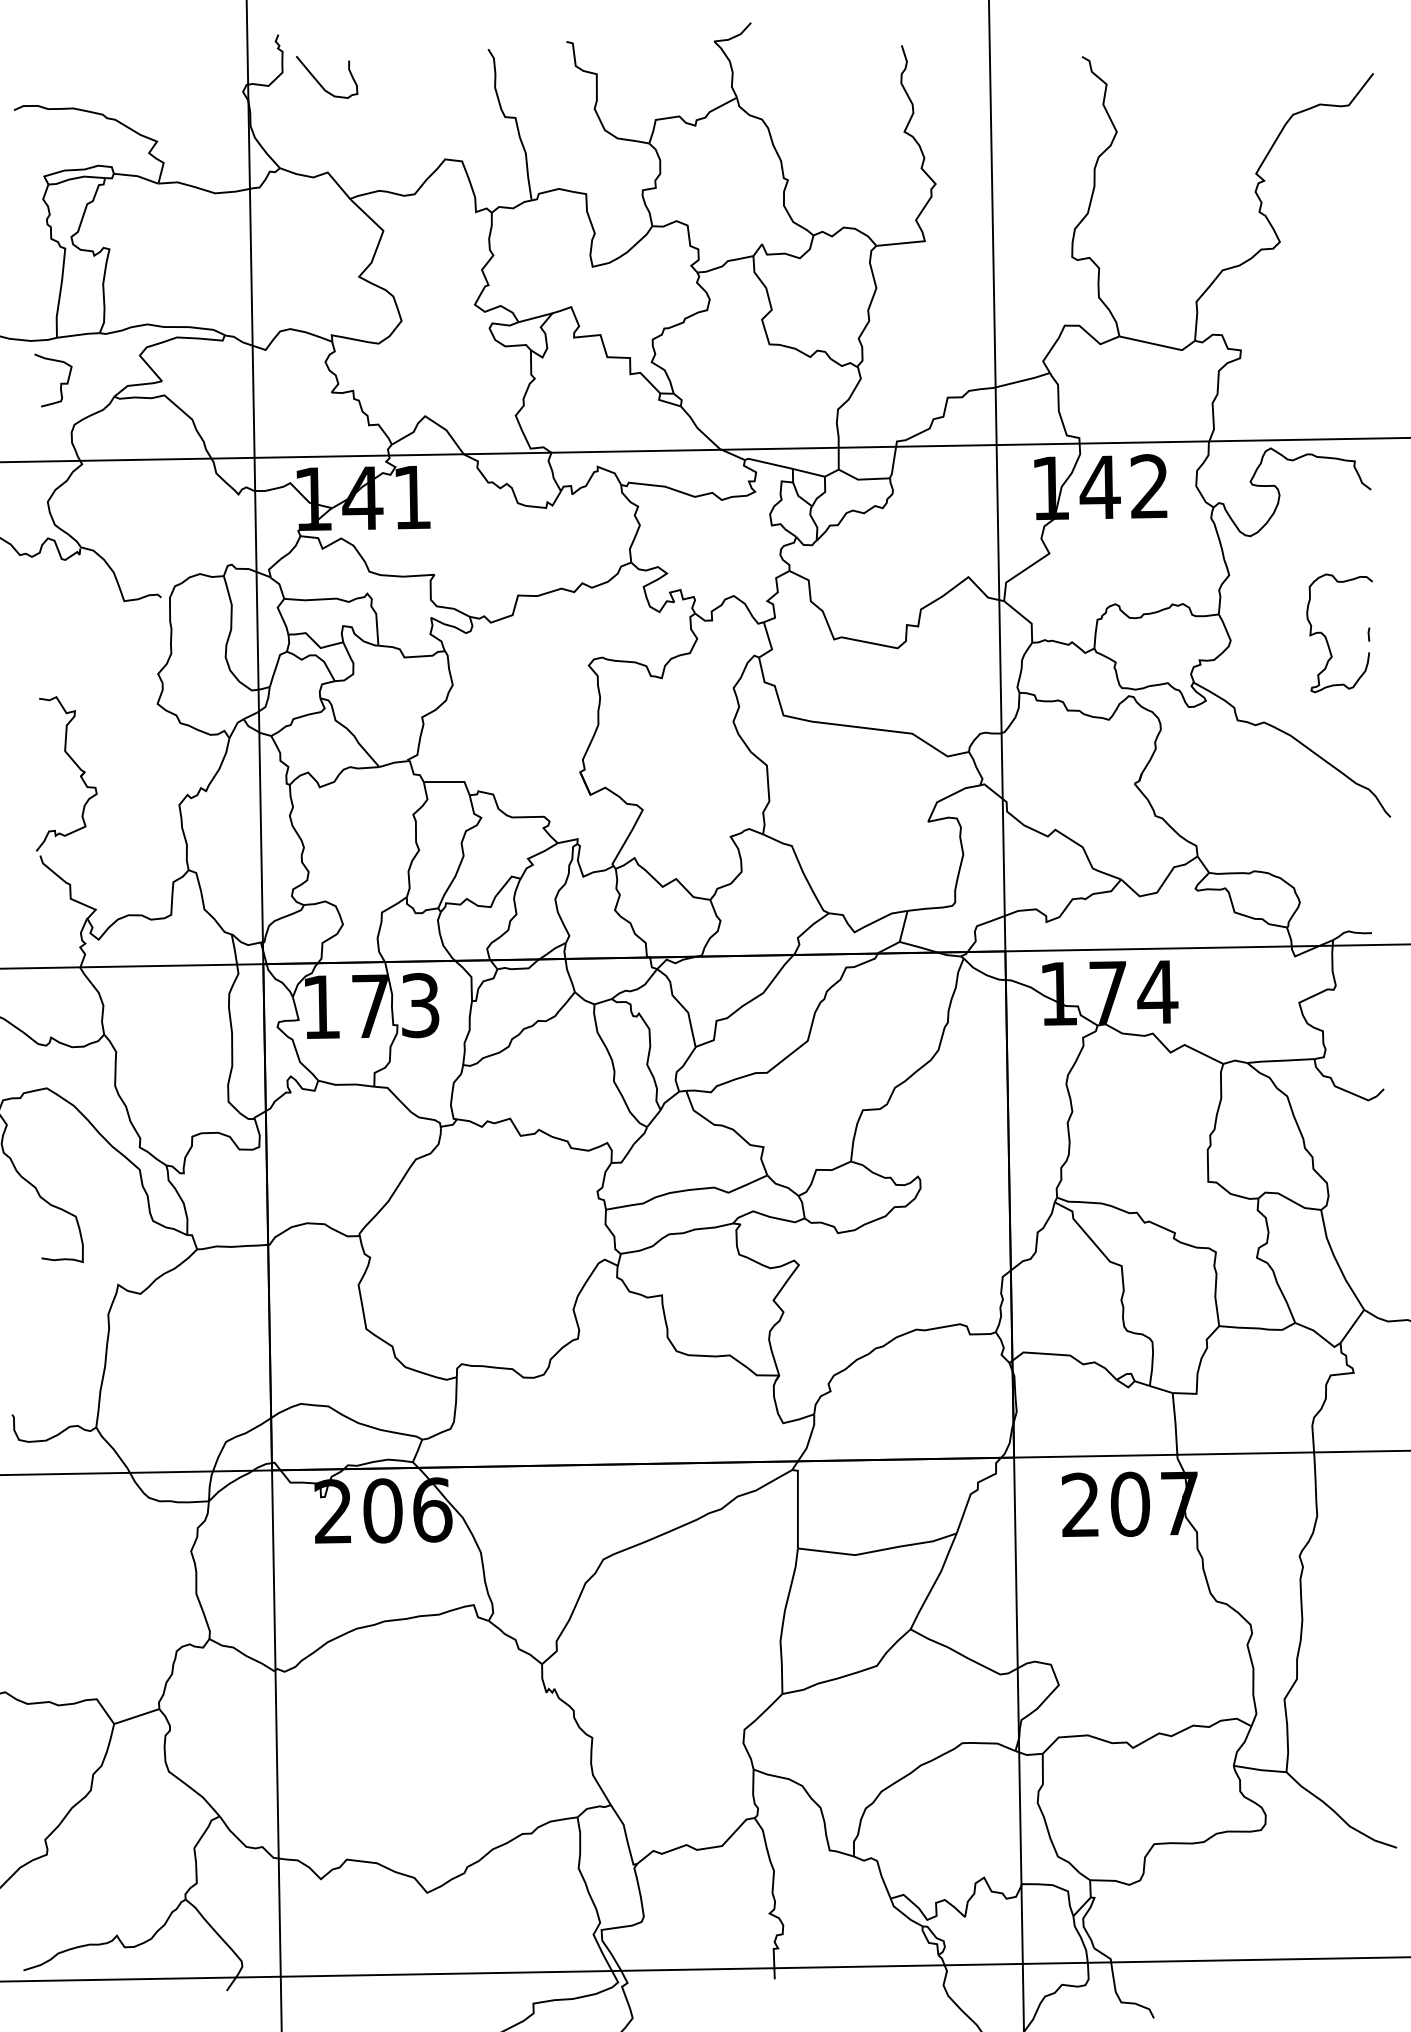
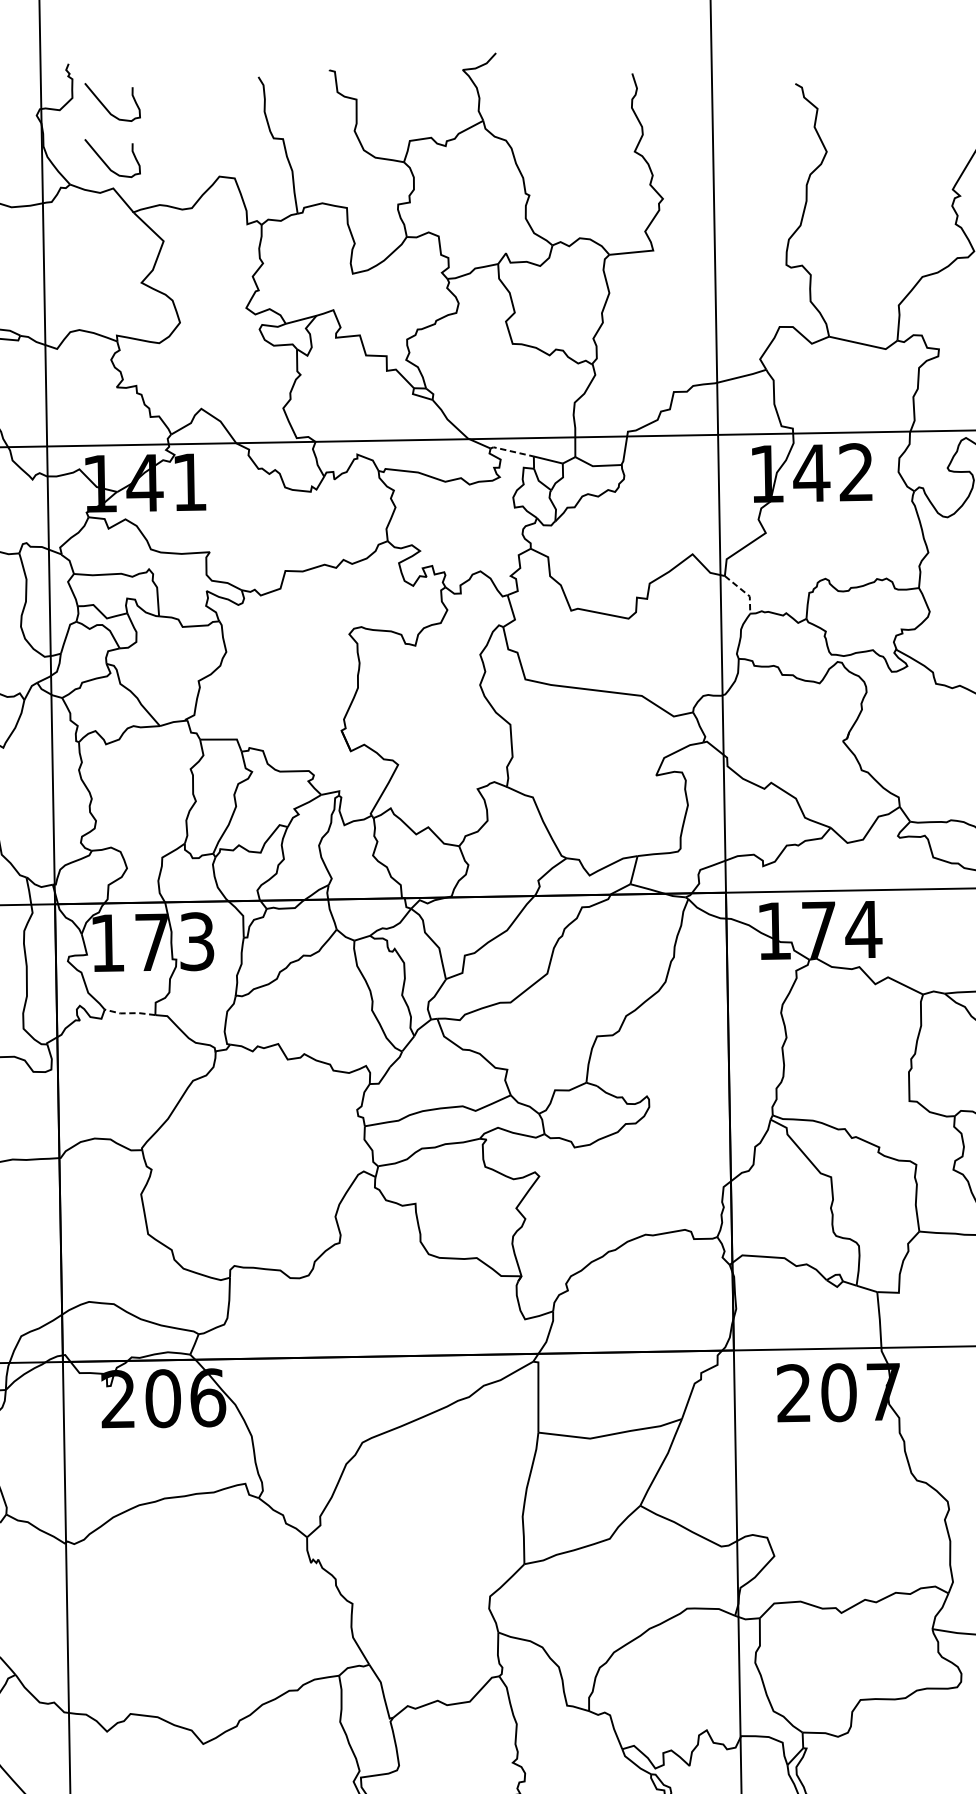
curve: (320, 145) -> (106, 164), added
line: (768, 463) -> (511, 451), solid -> dashed
line: (1026, 619) -> (745, 592), solid -> dashed
line: (345, 1084) -> (129, 1013), solid -> dashed

